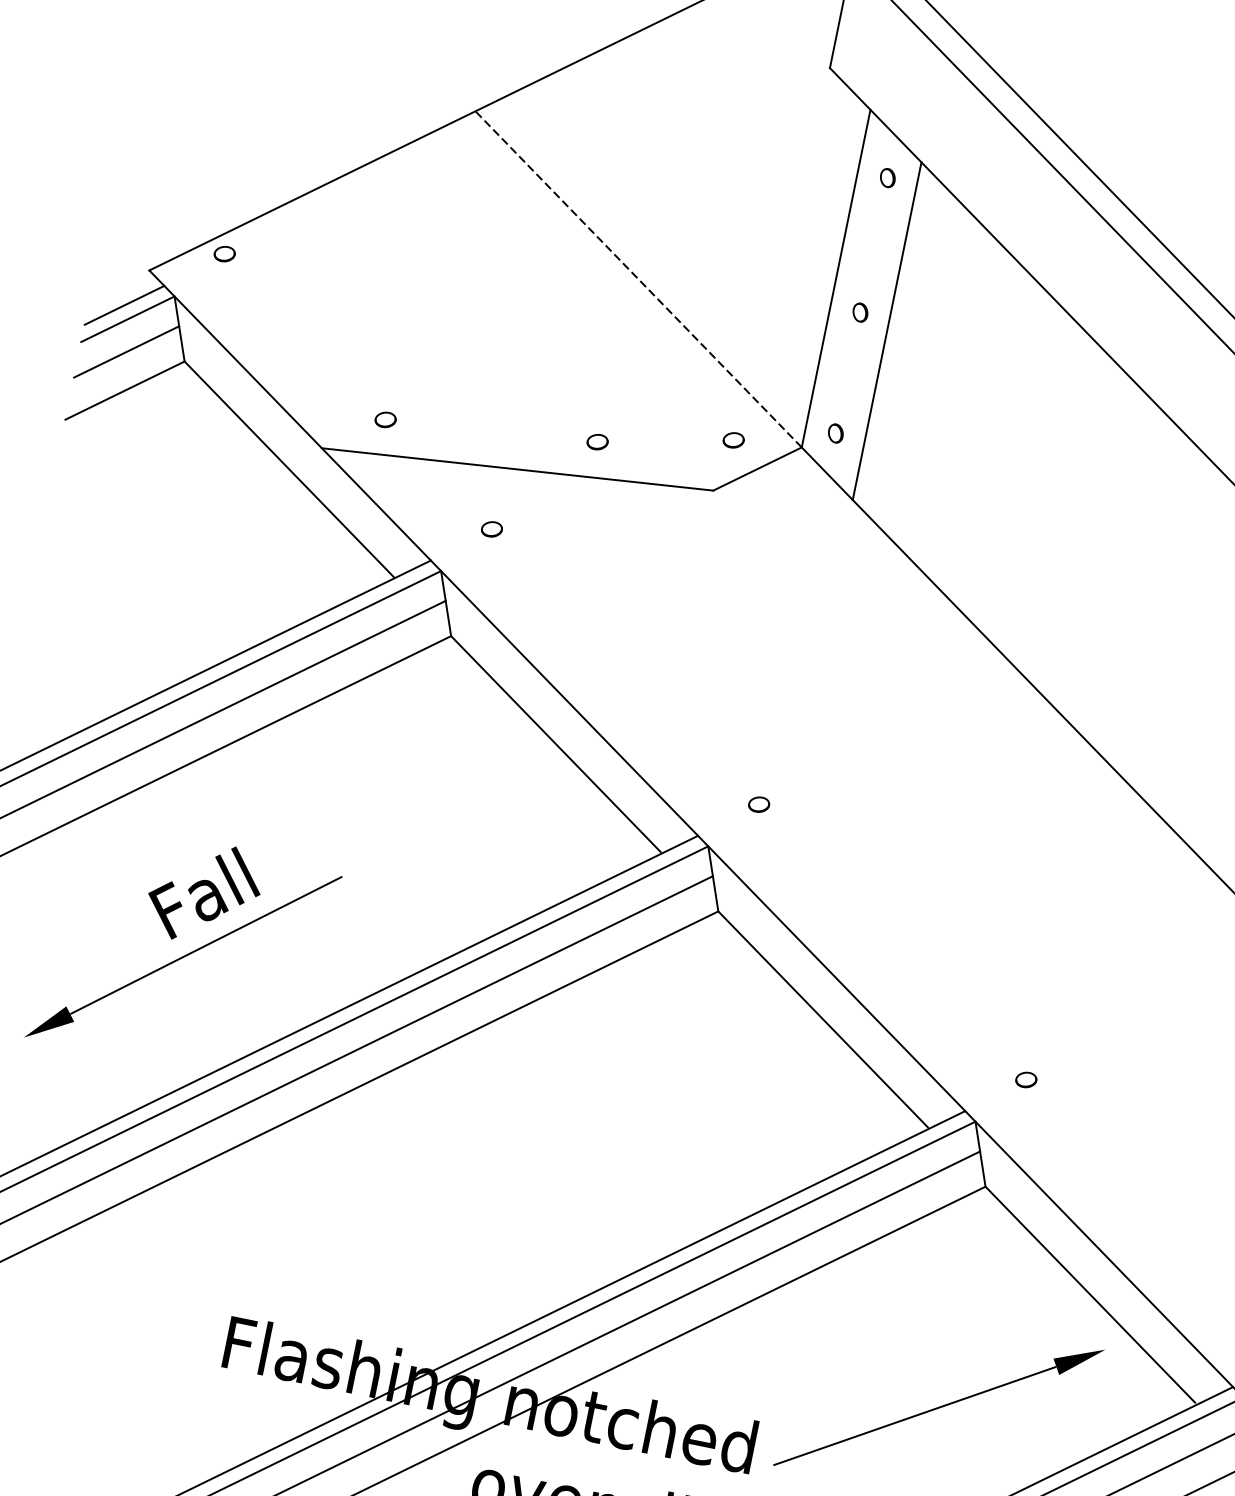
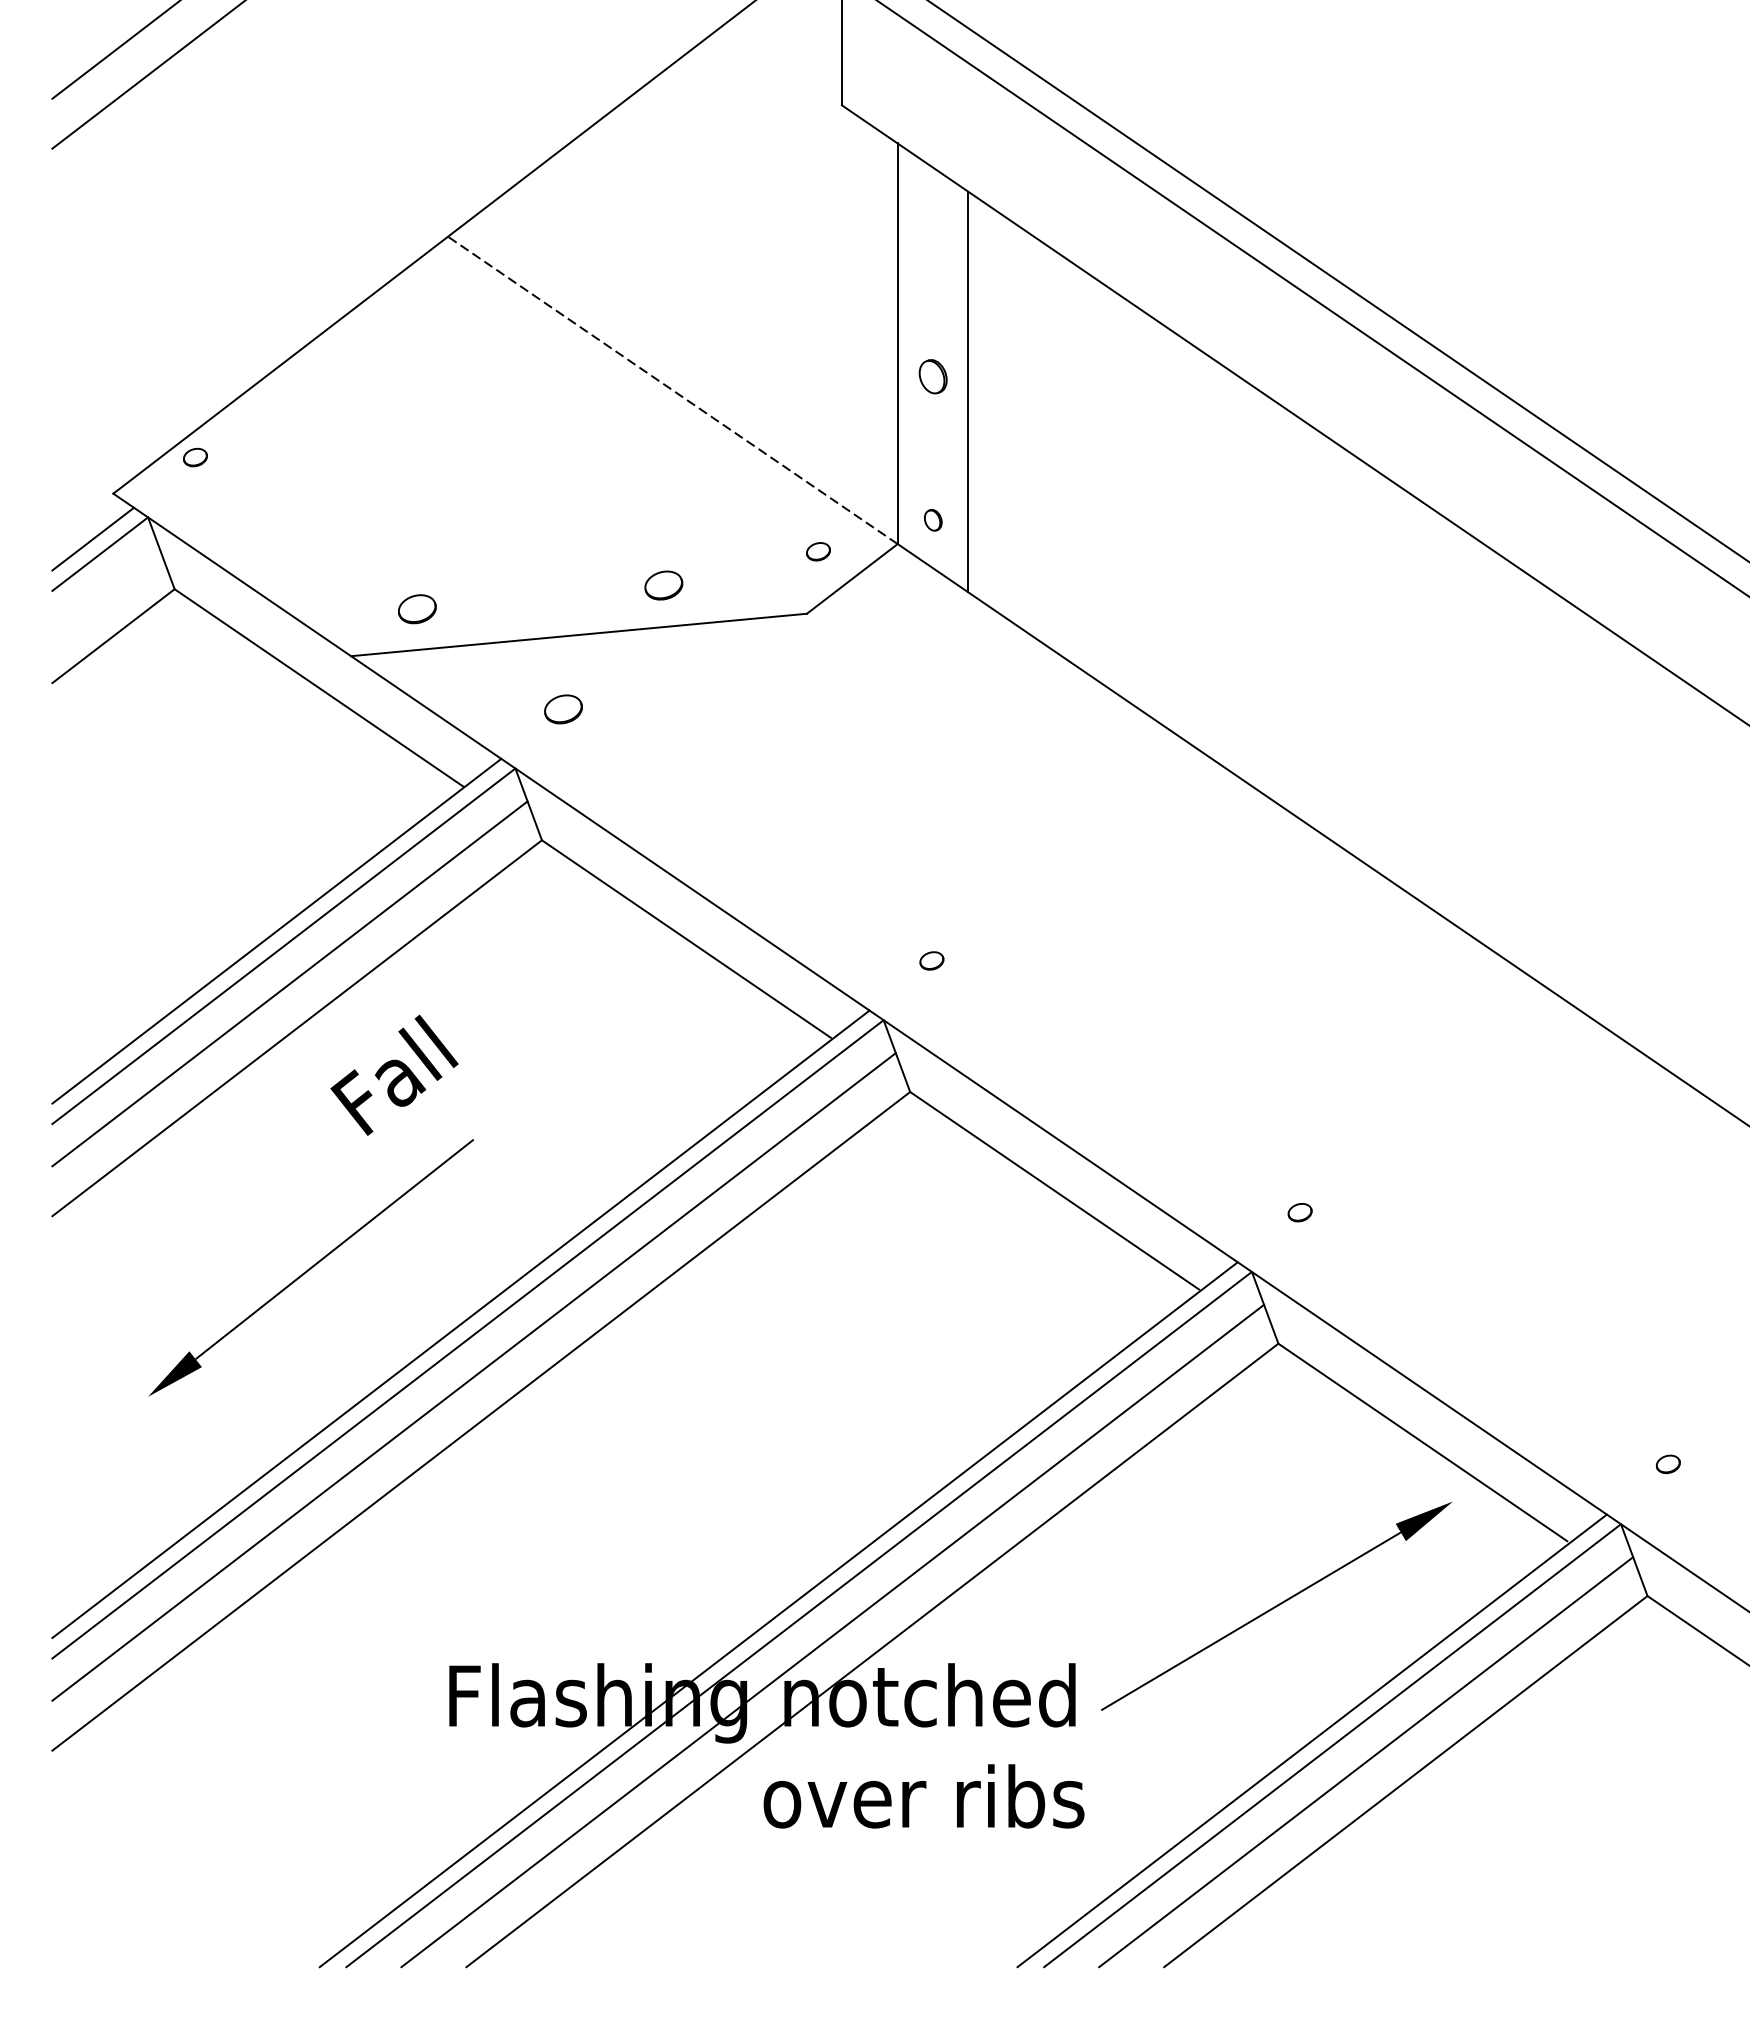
part: (888, 177) -> (933, 216), removed
part: (860, 312) -> (933, 376), size x1.6
line: (126, 351) -> (106, 591), removed
part: (385, 419) -> (416, 608), size x1.6
part: (597, 441) -> (663, 584), size x1.6
part: (491, 528) -> (563, 708), size x1.6
text: (204, 892) -> (394, 1074), moved

